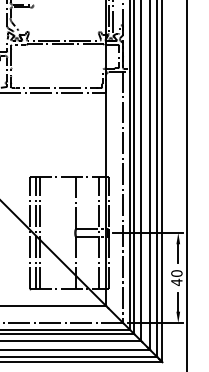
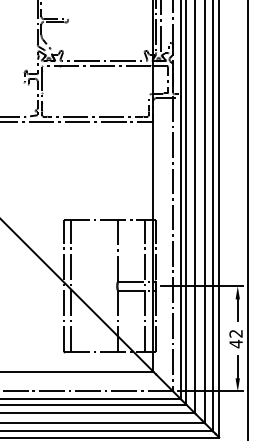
line: (39, 233) -> (75, 286), removed
text: (176, 273) -> (235, 333), 40 -> 42

